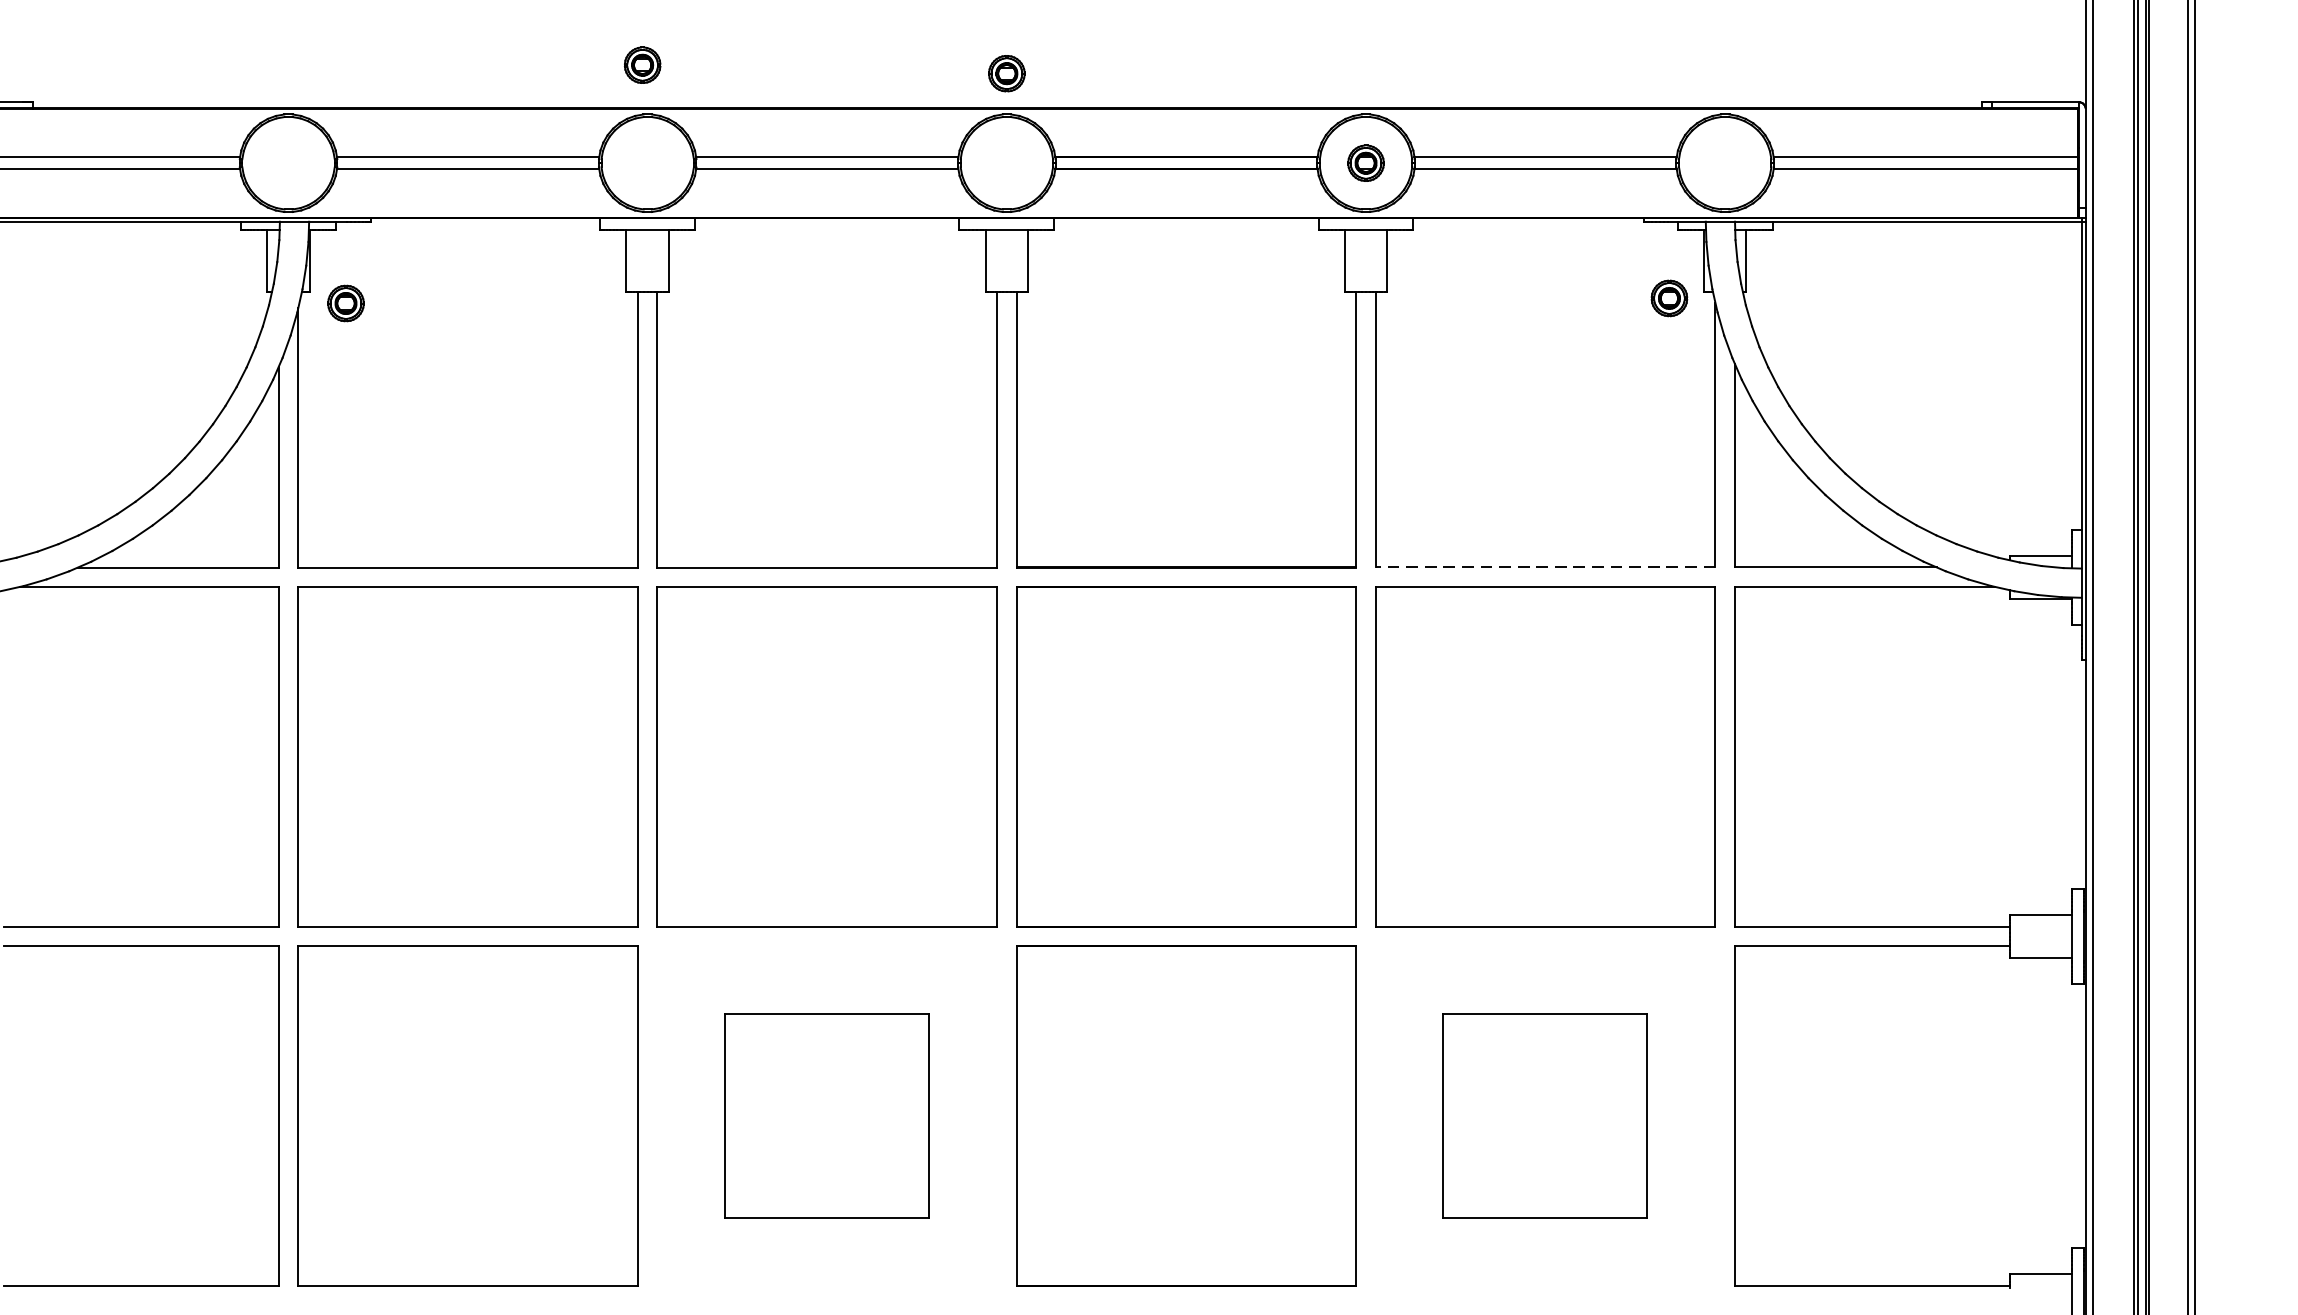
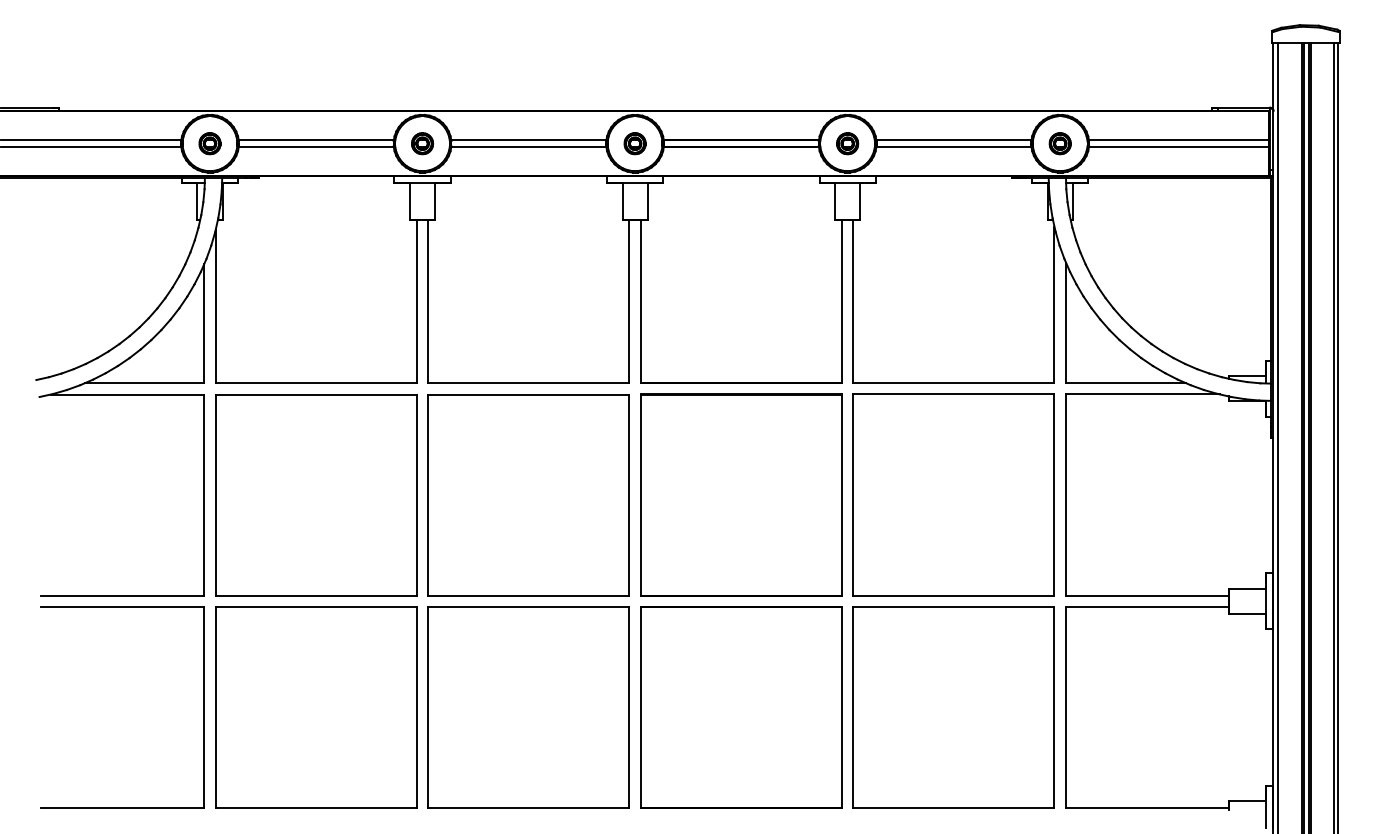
part: (642, 64) -> (422, 143), moved
part: (1005, 73) -> (634, 143), moved
part: (1668, 298) -> (1059, 143), moved
part: (345, 303) -> (209, 143), moved
line: (1544, 566) -> (953, 382), dashed -> solid
part: (826, 1115) -> (528, 707), size x1.67
part: (1544, 1115) -> (953, 707), size x1.67

